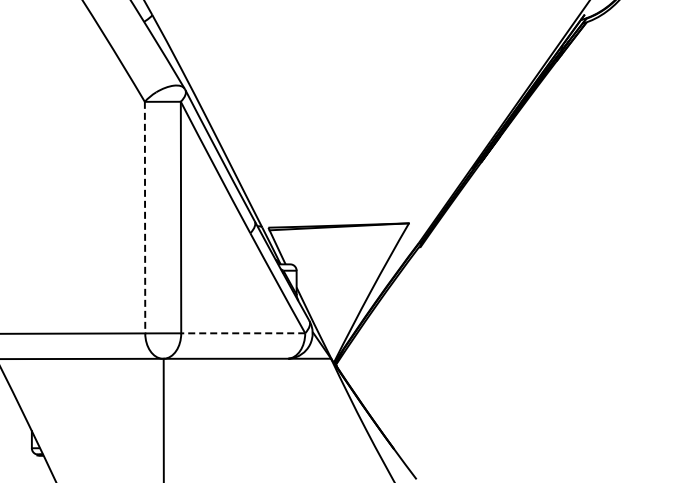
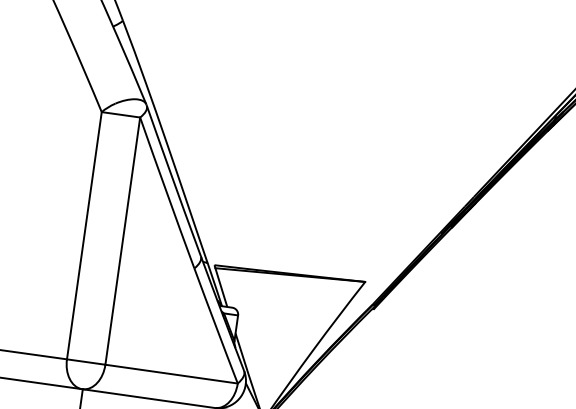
line: (145, 217) -> (84, 235), dashed -> solid
line: (243, 333) -> (171, 374), dashed -> solid

